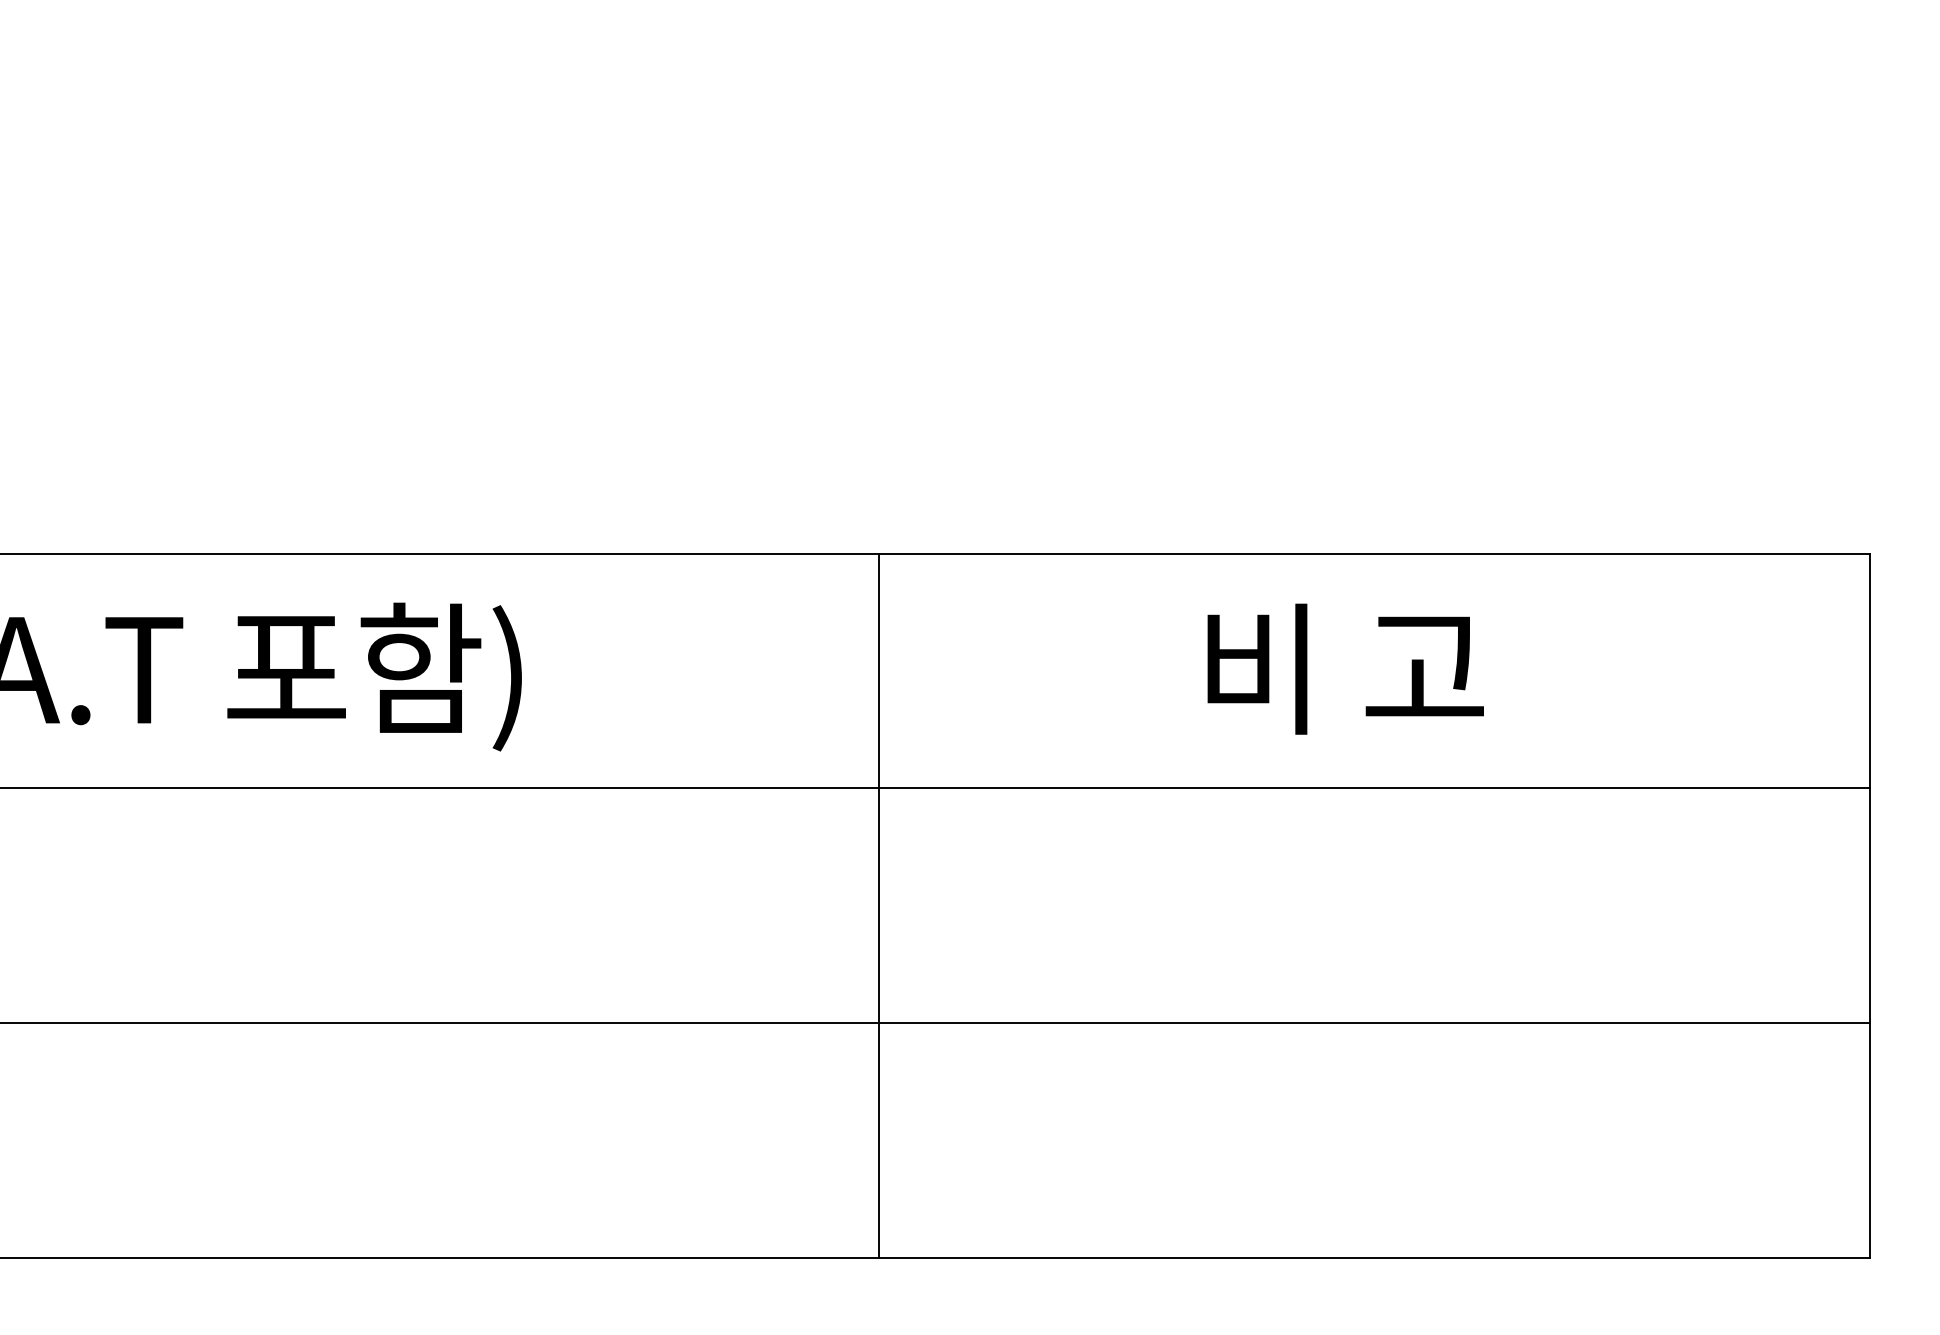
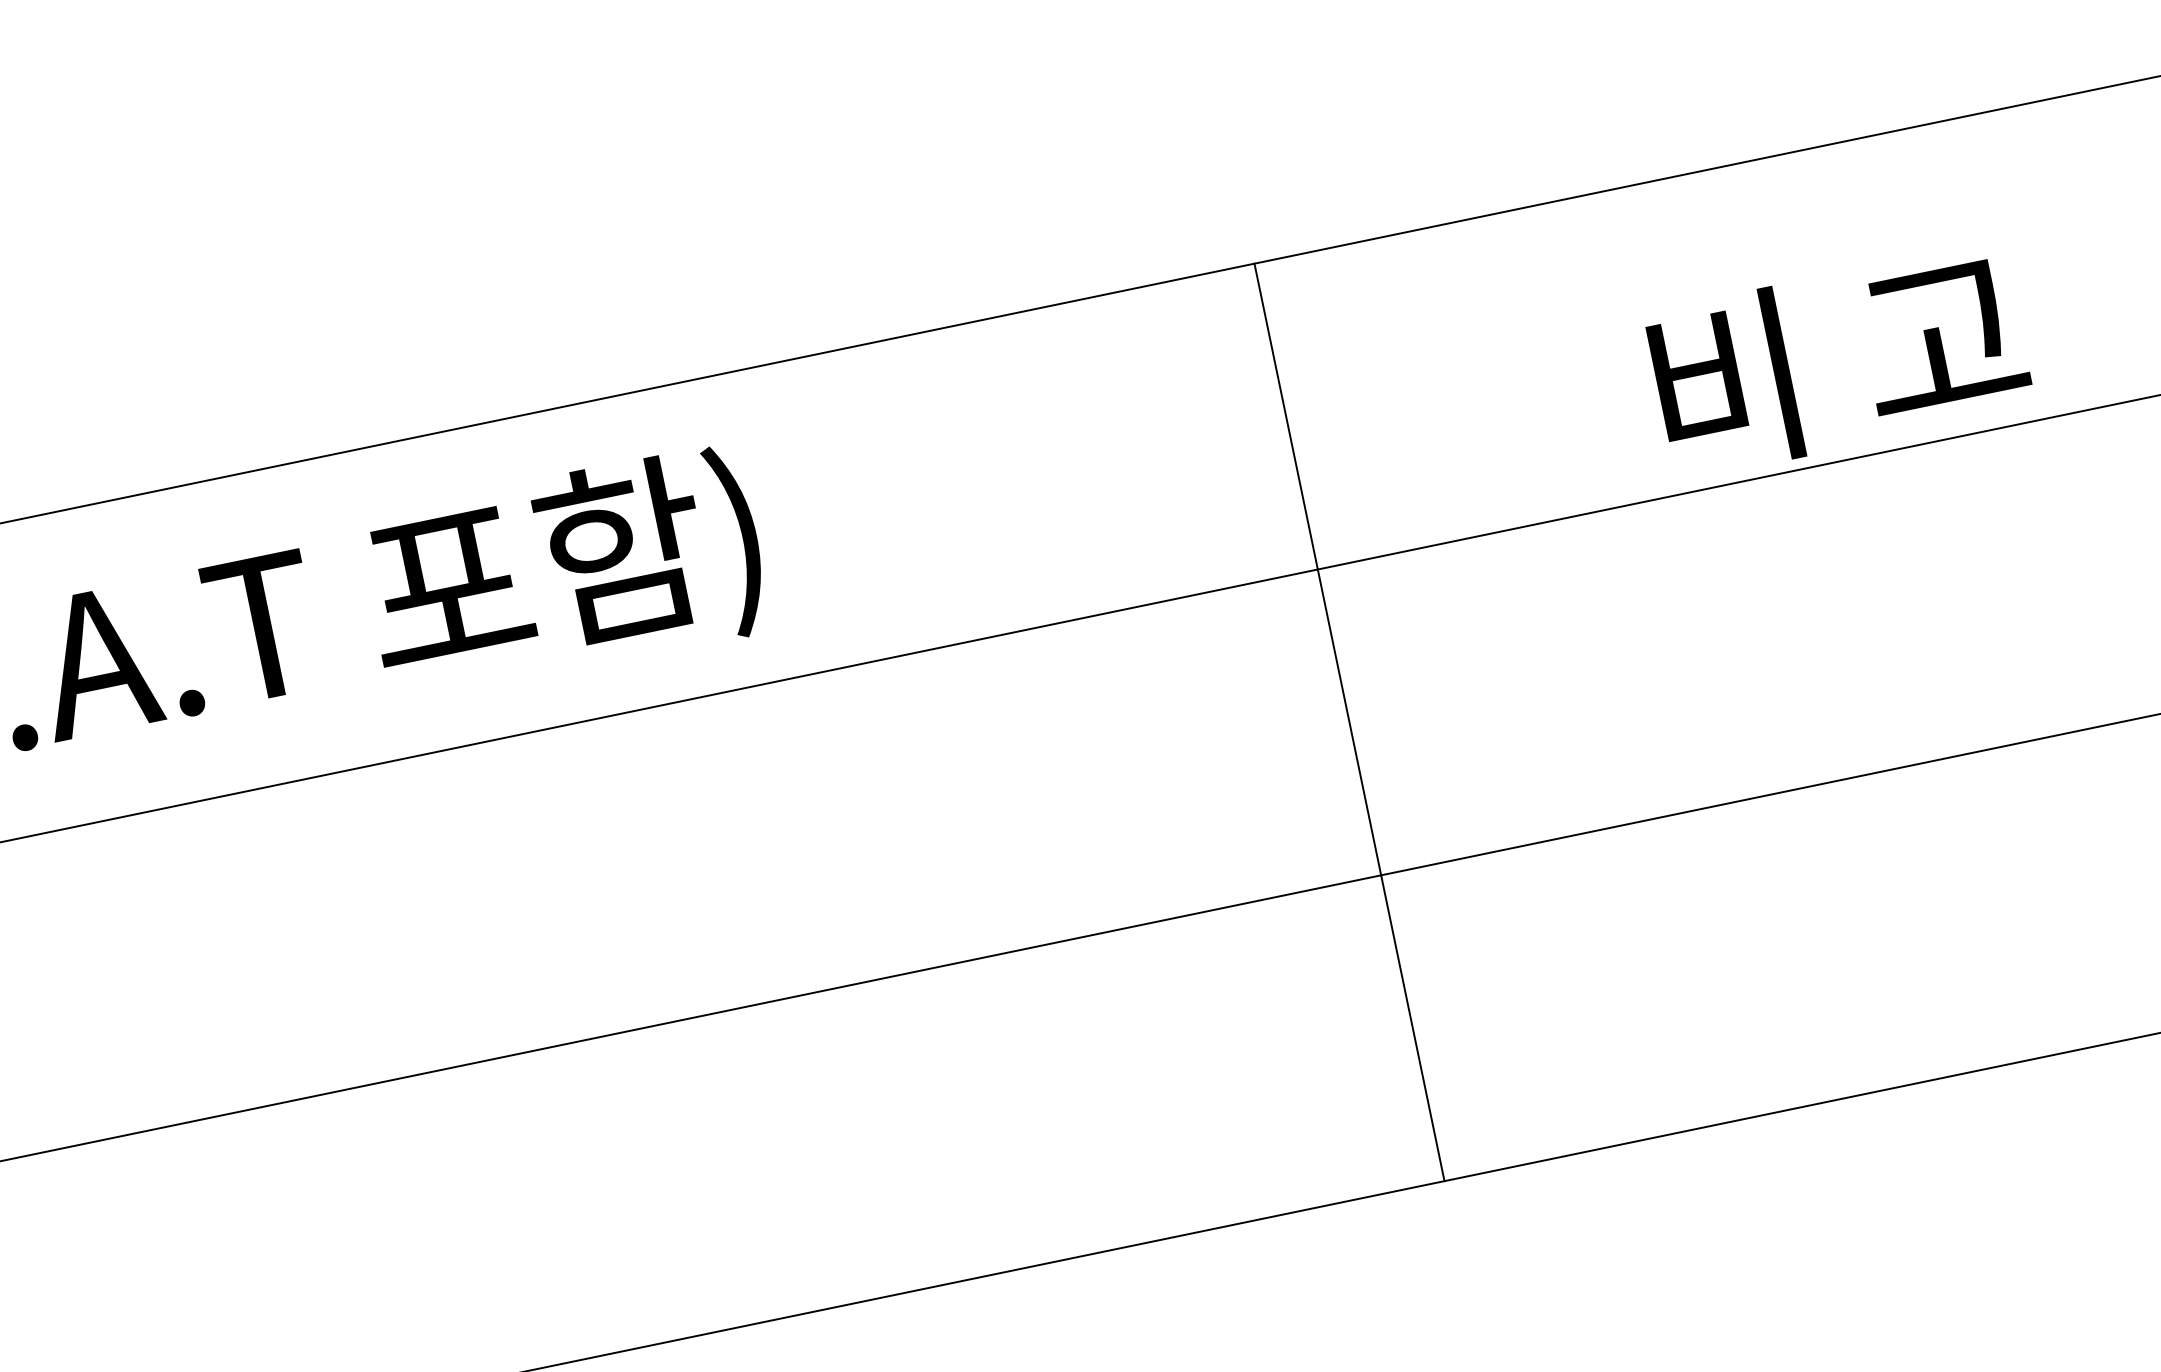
text: (1345, 668) -> (1839, 359), moved
line: (878, 905) -> (1349, 722), moved

